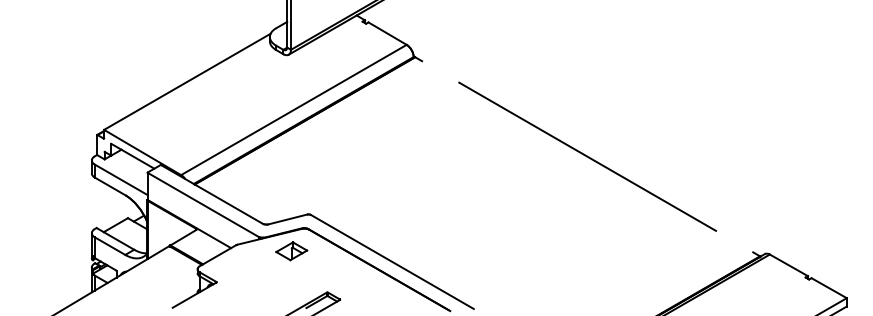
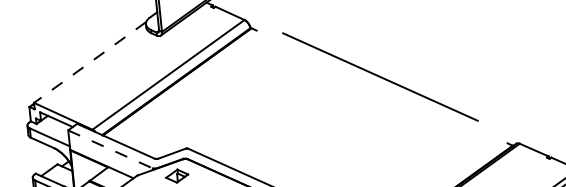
line: (186, 82) -> (89, 62), solid -> dashed
line: (587, 156) -> (380, 76), moved
line: (203, 205) -> (110, 149), solid -> dashed

